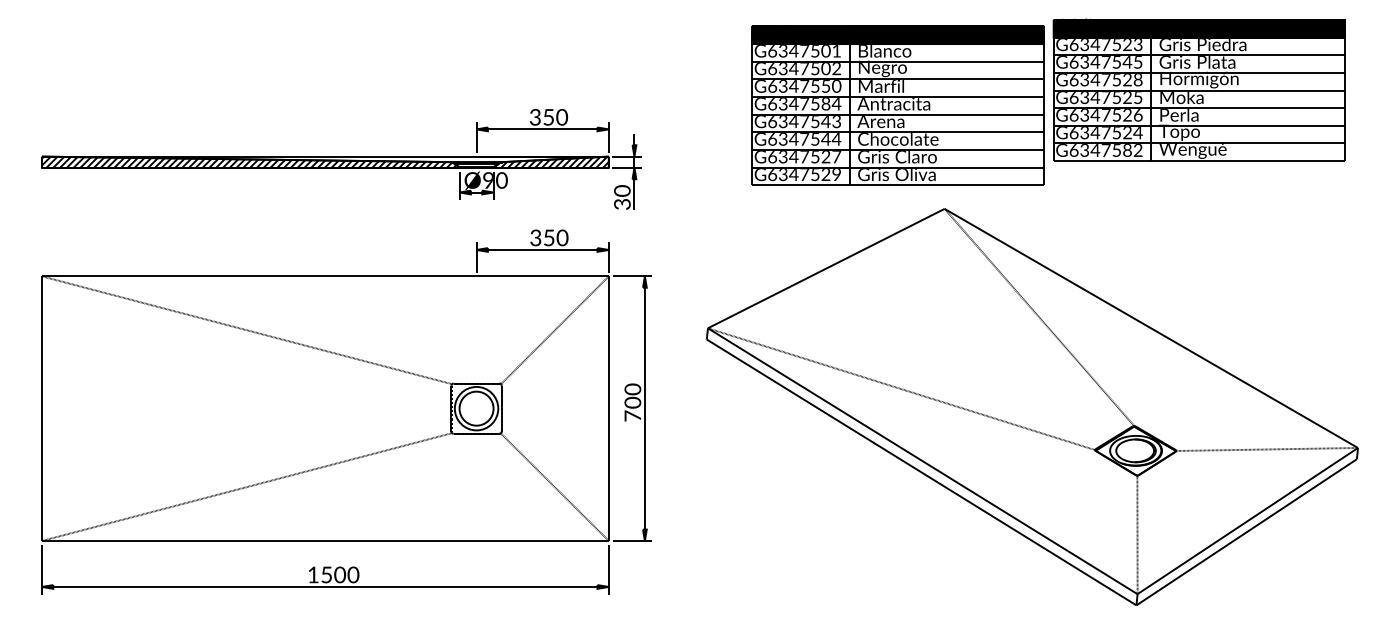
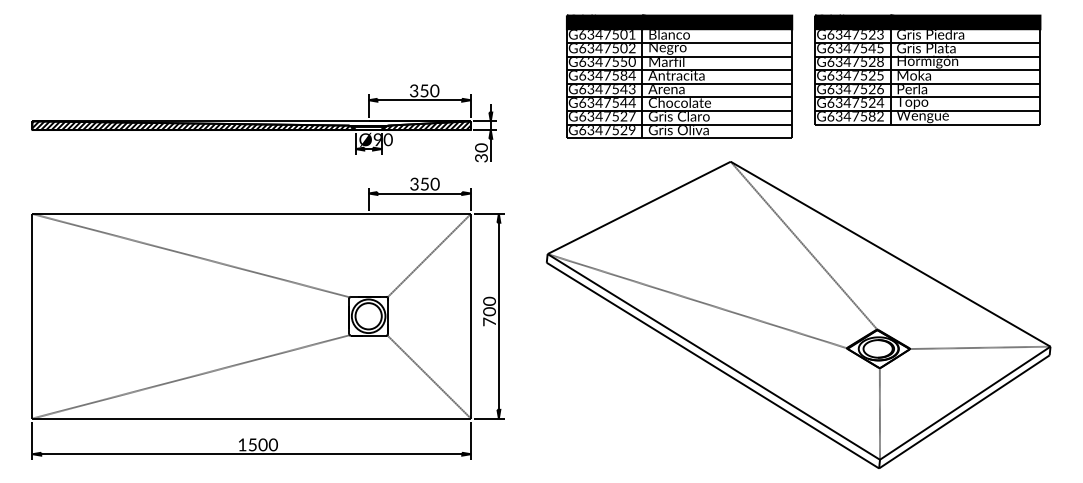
part: (897, 105) -> (679, 76), moved

